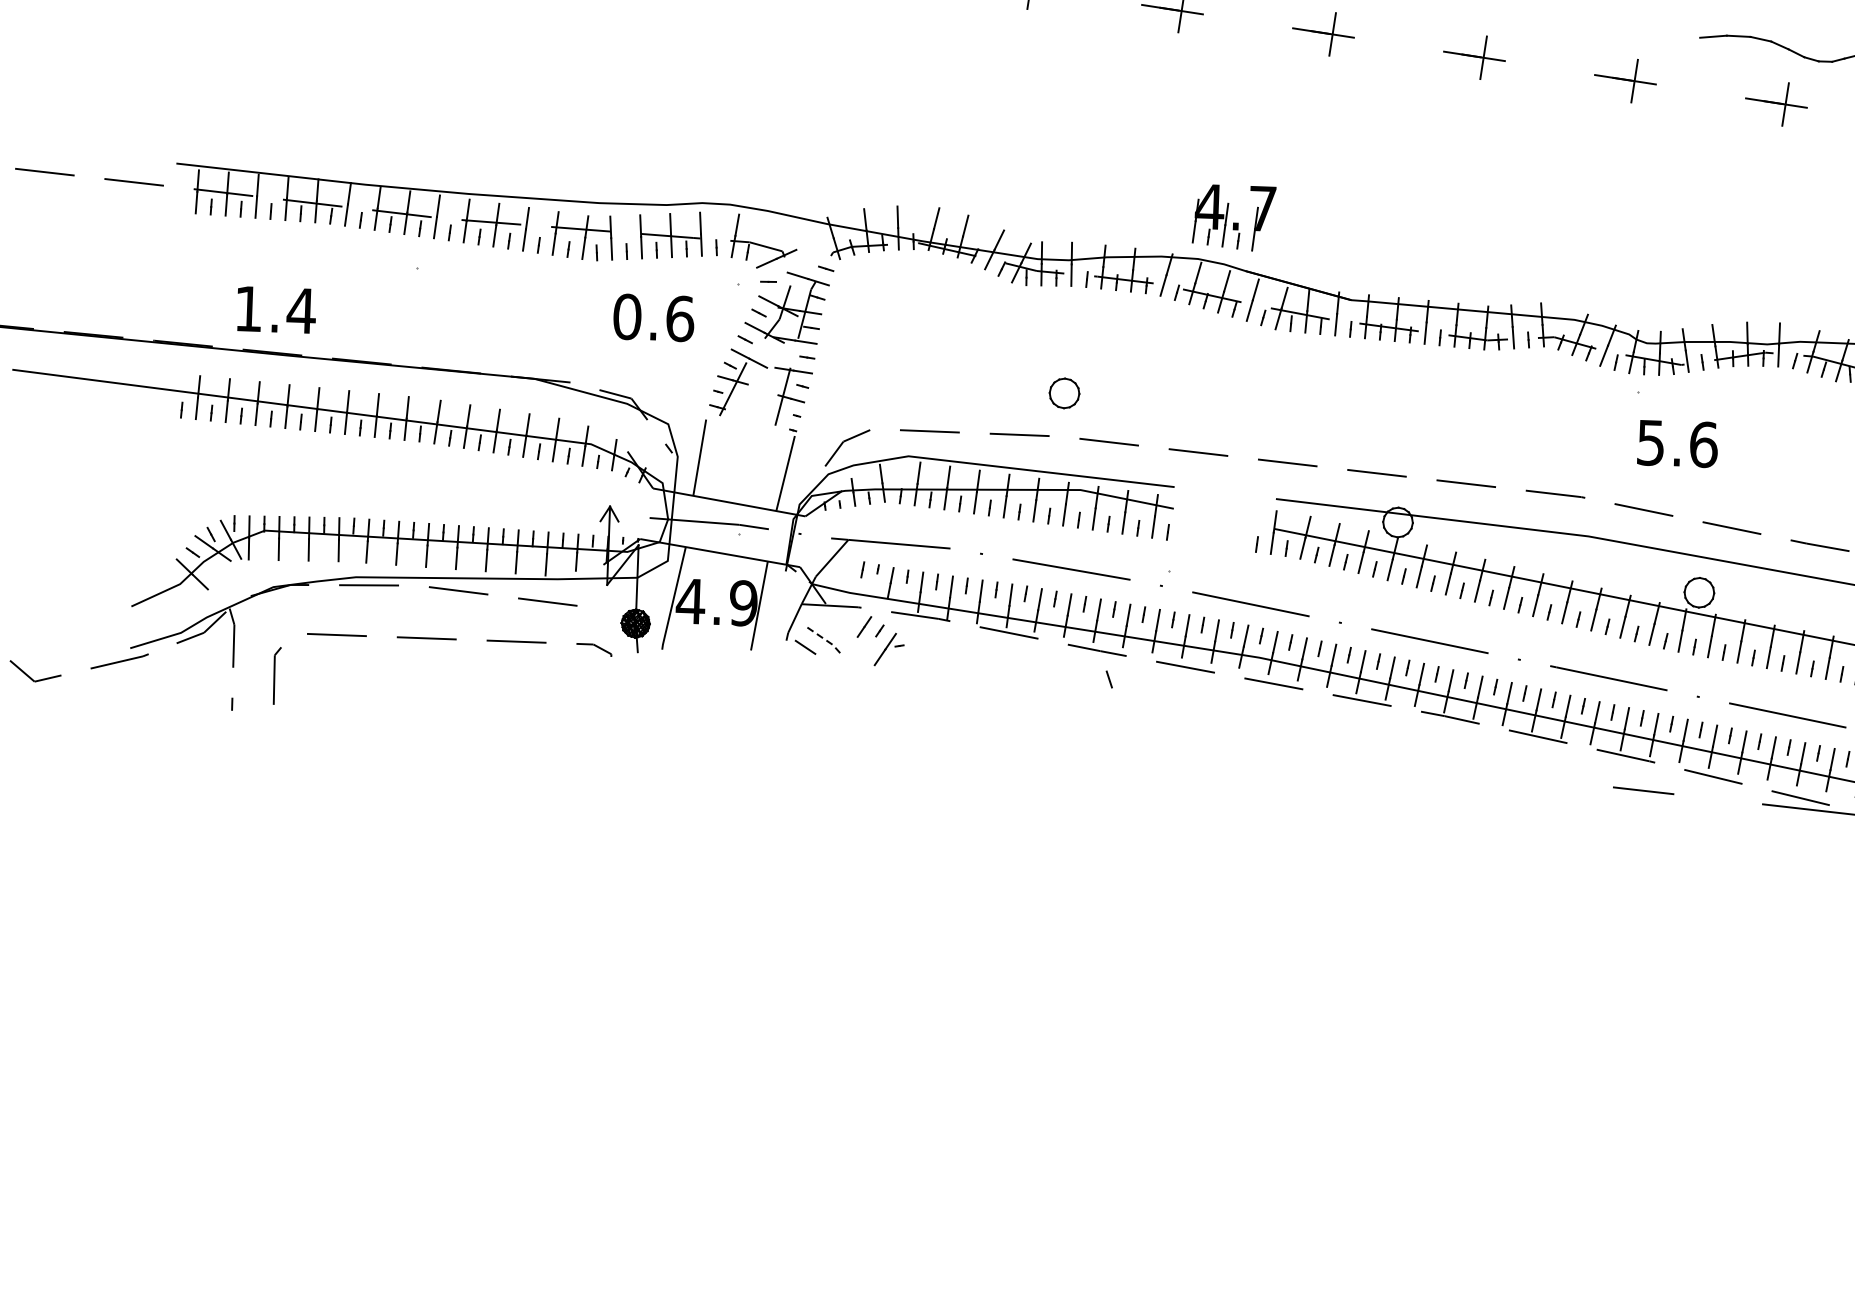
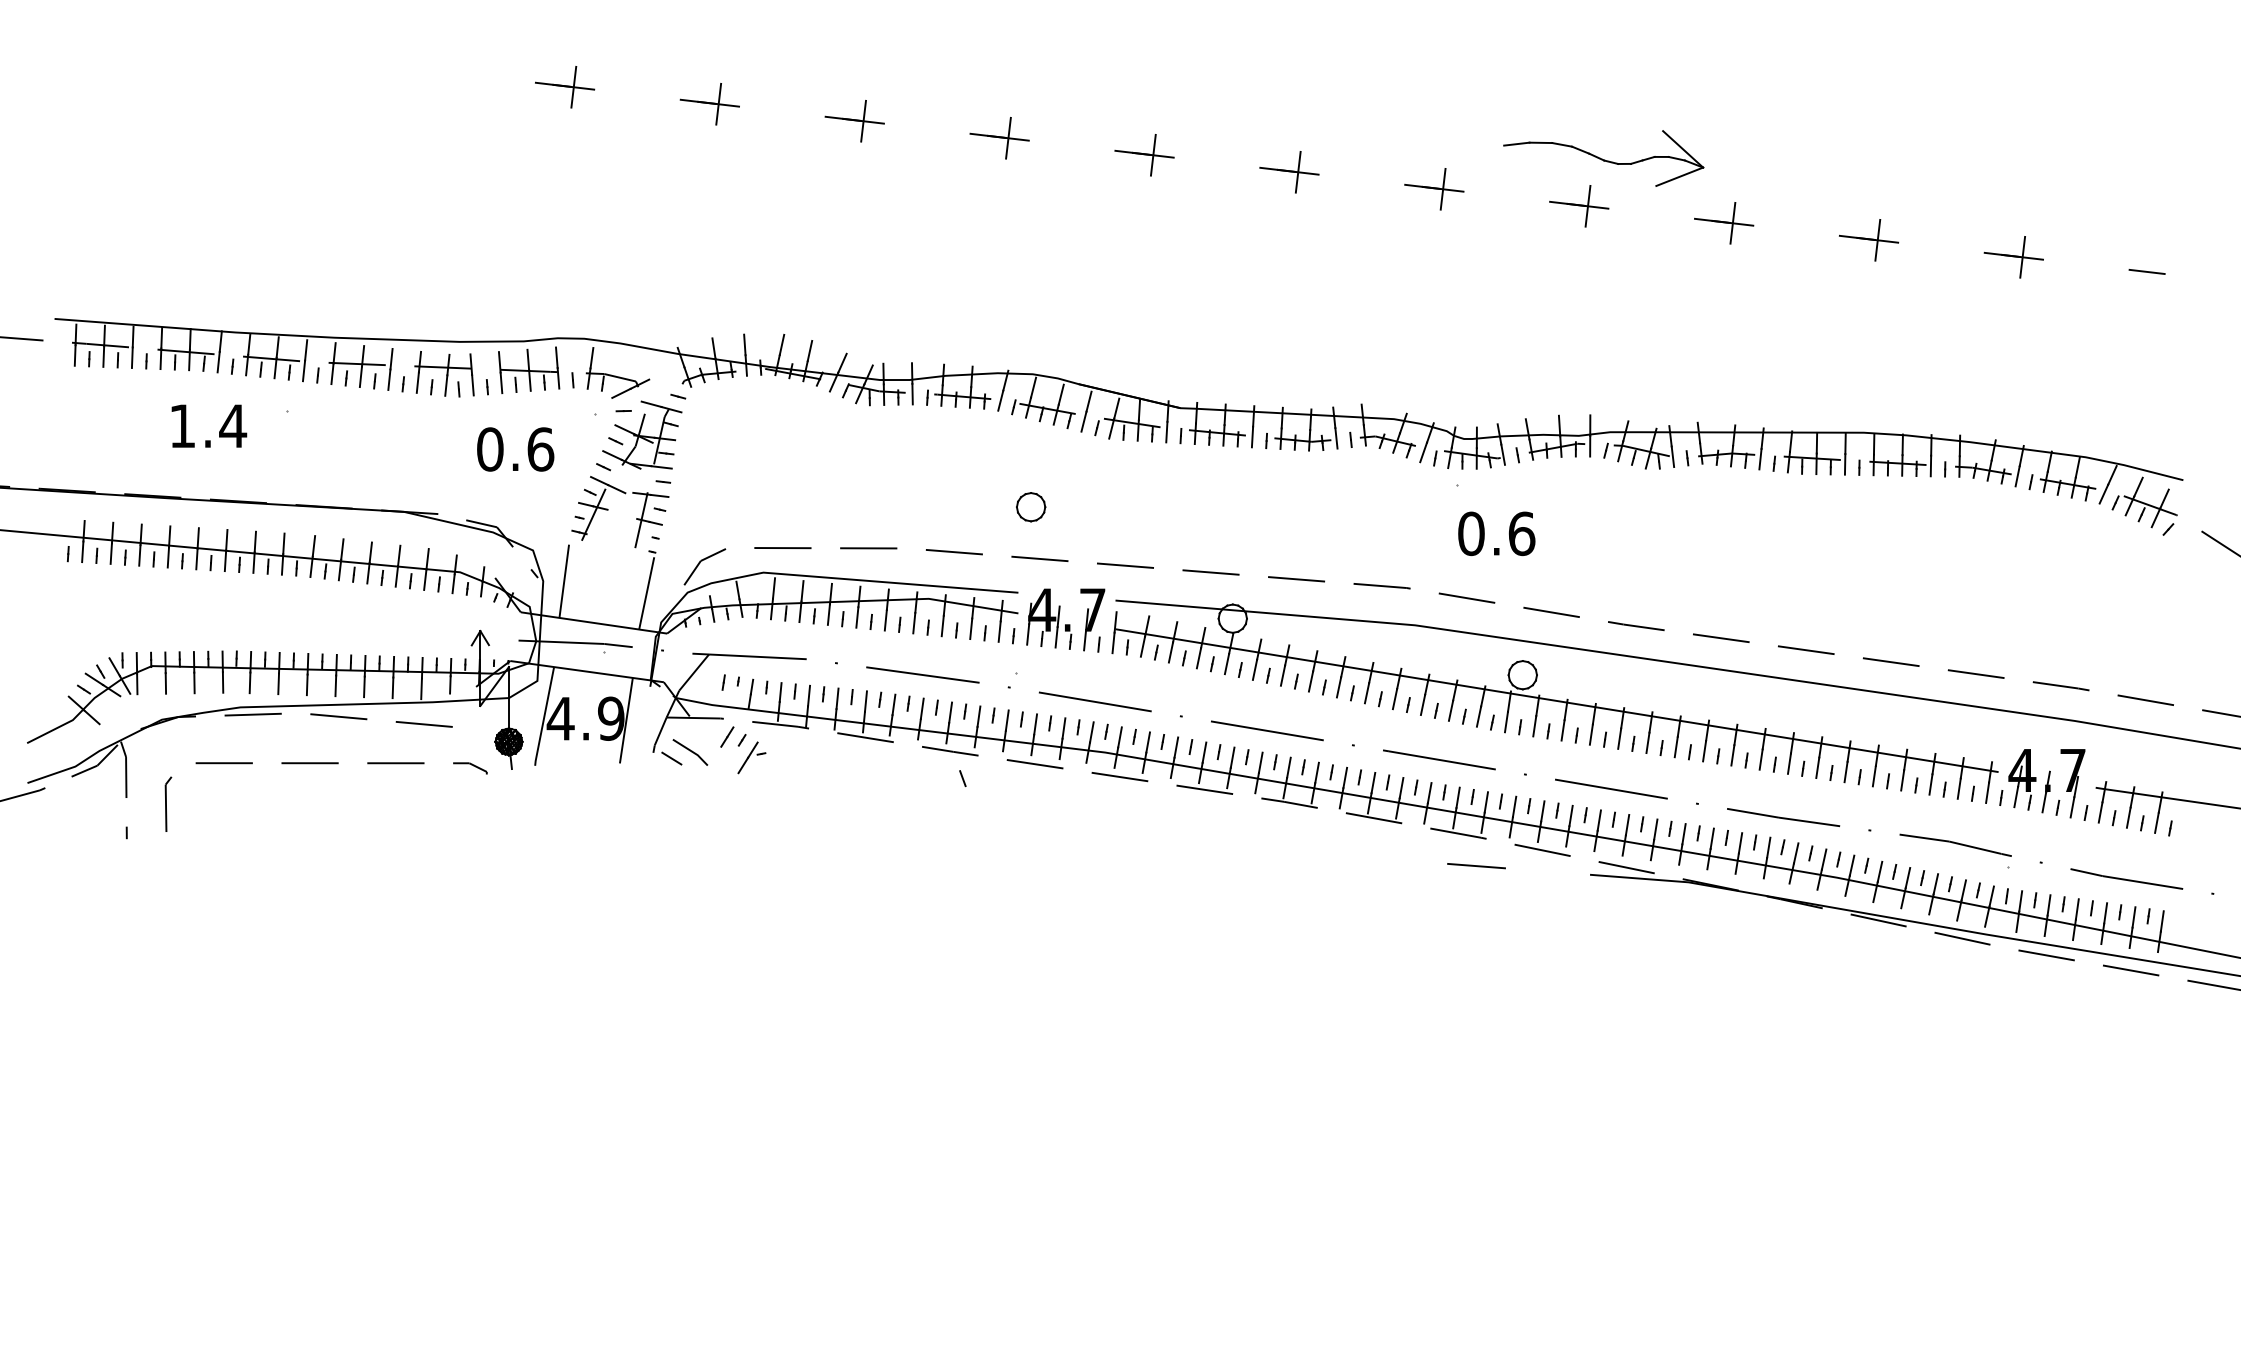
part: (1233, 217) -> (1065, 619), moved
text: (276, 309) -> (209, 425), moved
part: (1064, 393) -> (1031, 507), moved
text: (1651, 442) -> (1471, 533), 5.6 -> 0.6
line: (826, 640) -> (691, 751), dashed -> solid

